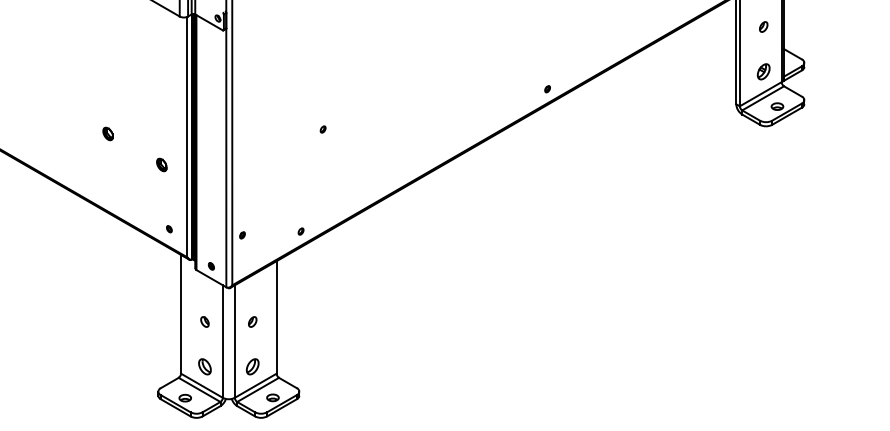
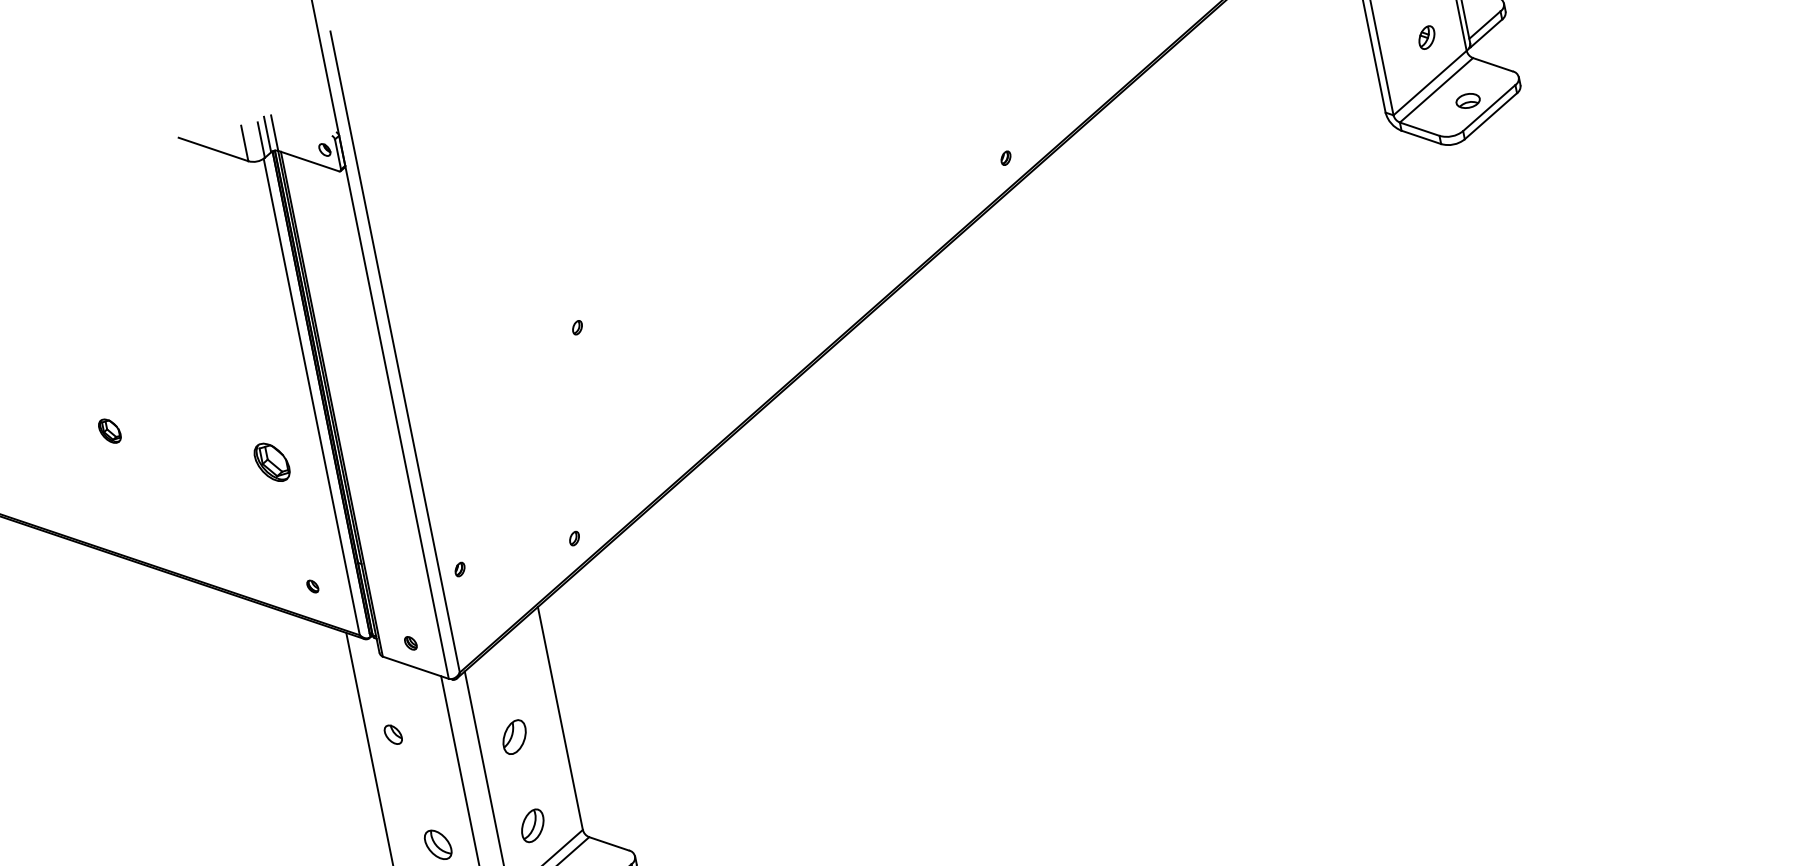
part: (763, 71) -> (1426, 36), size x0.7
part: (107, 133) -> (108, 430), moved
part: (161, 164) -> (271, 461), size x1.6
part: (204, 321) -> (392, 733), moved
part: (252, 321) -> (514, 736), size x1.6

